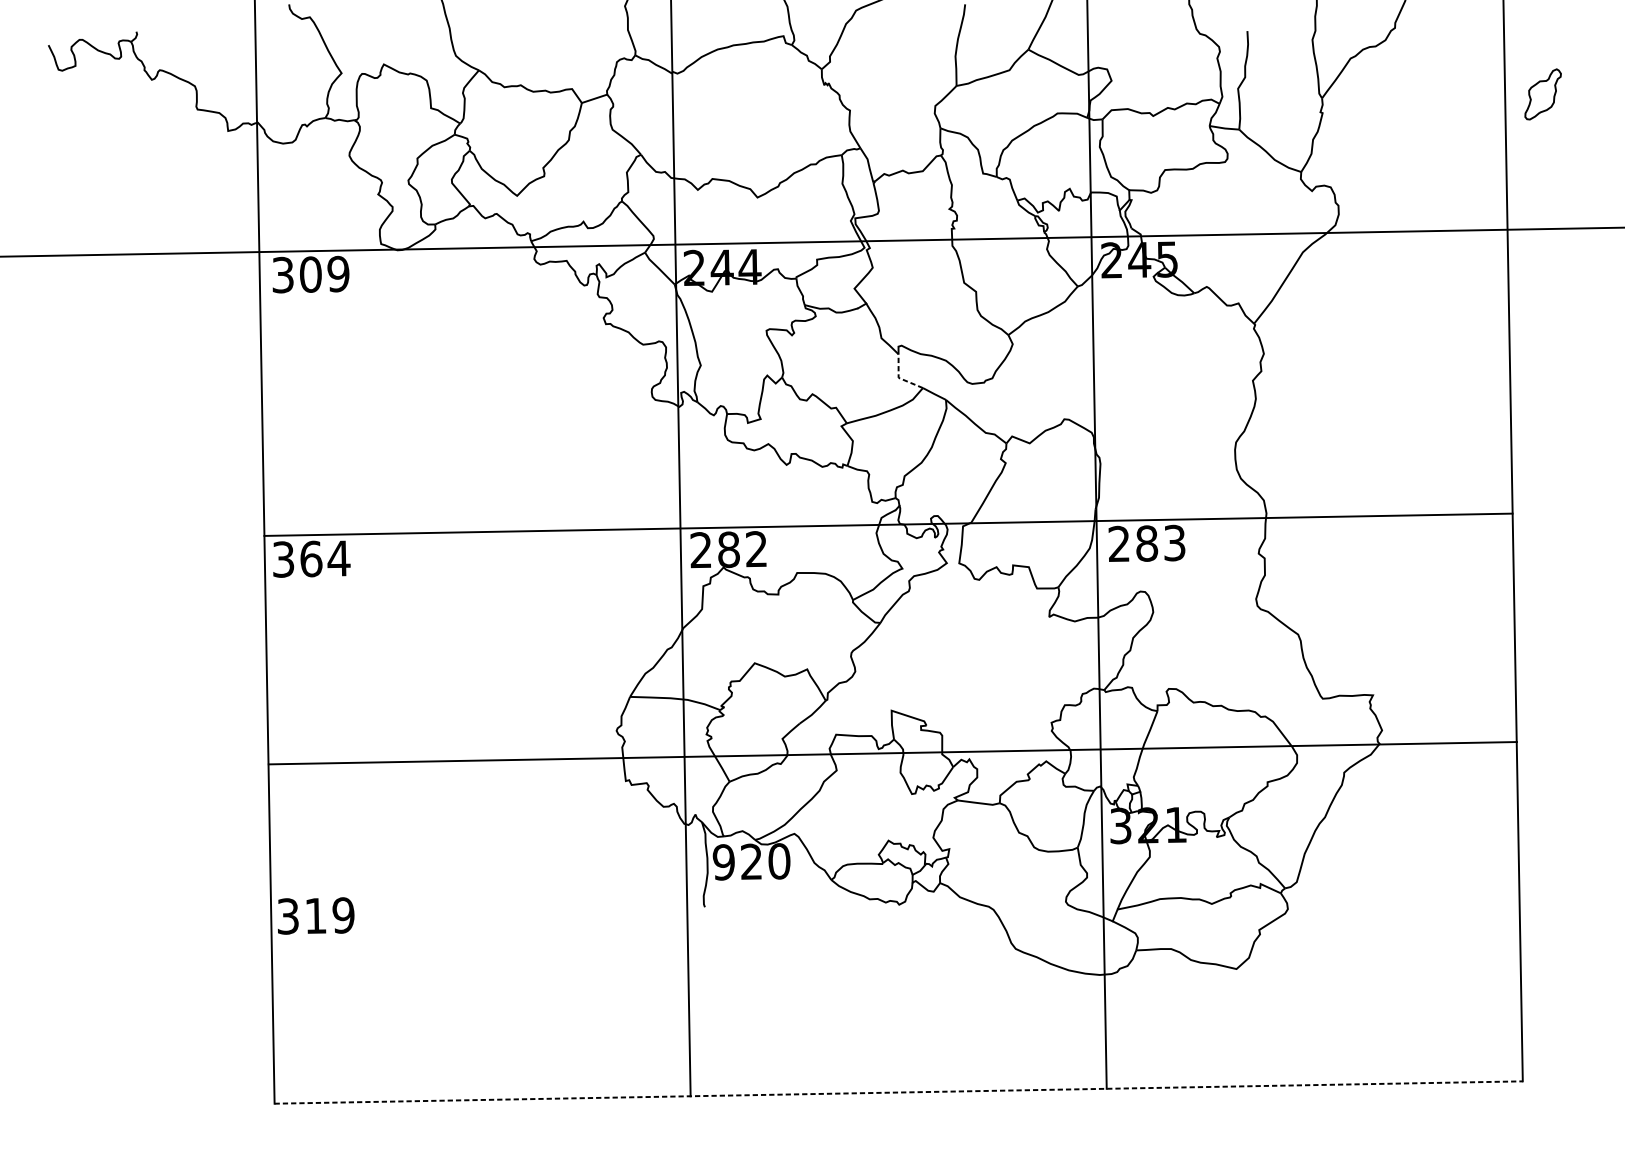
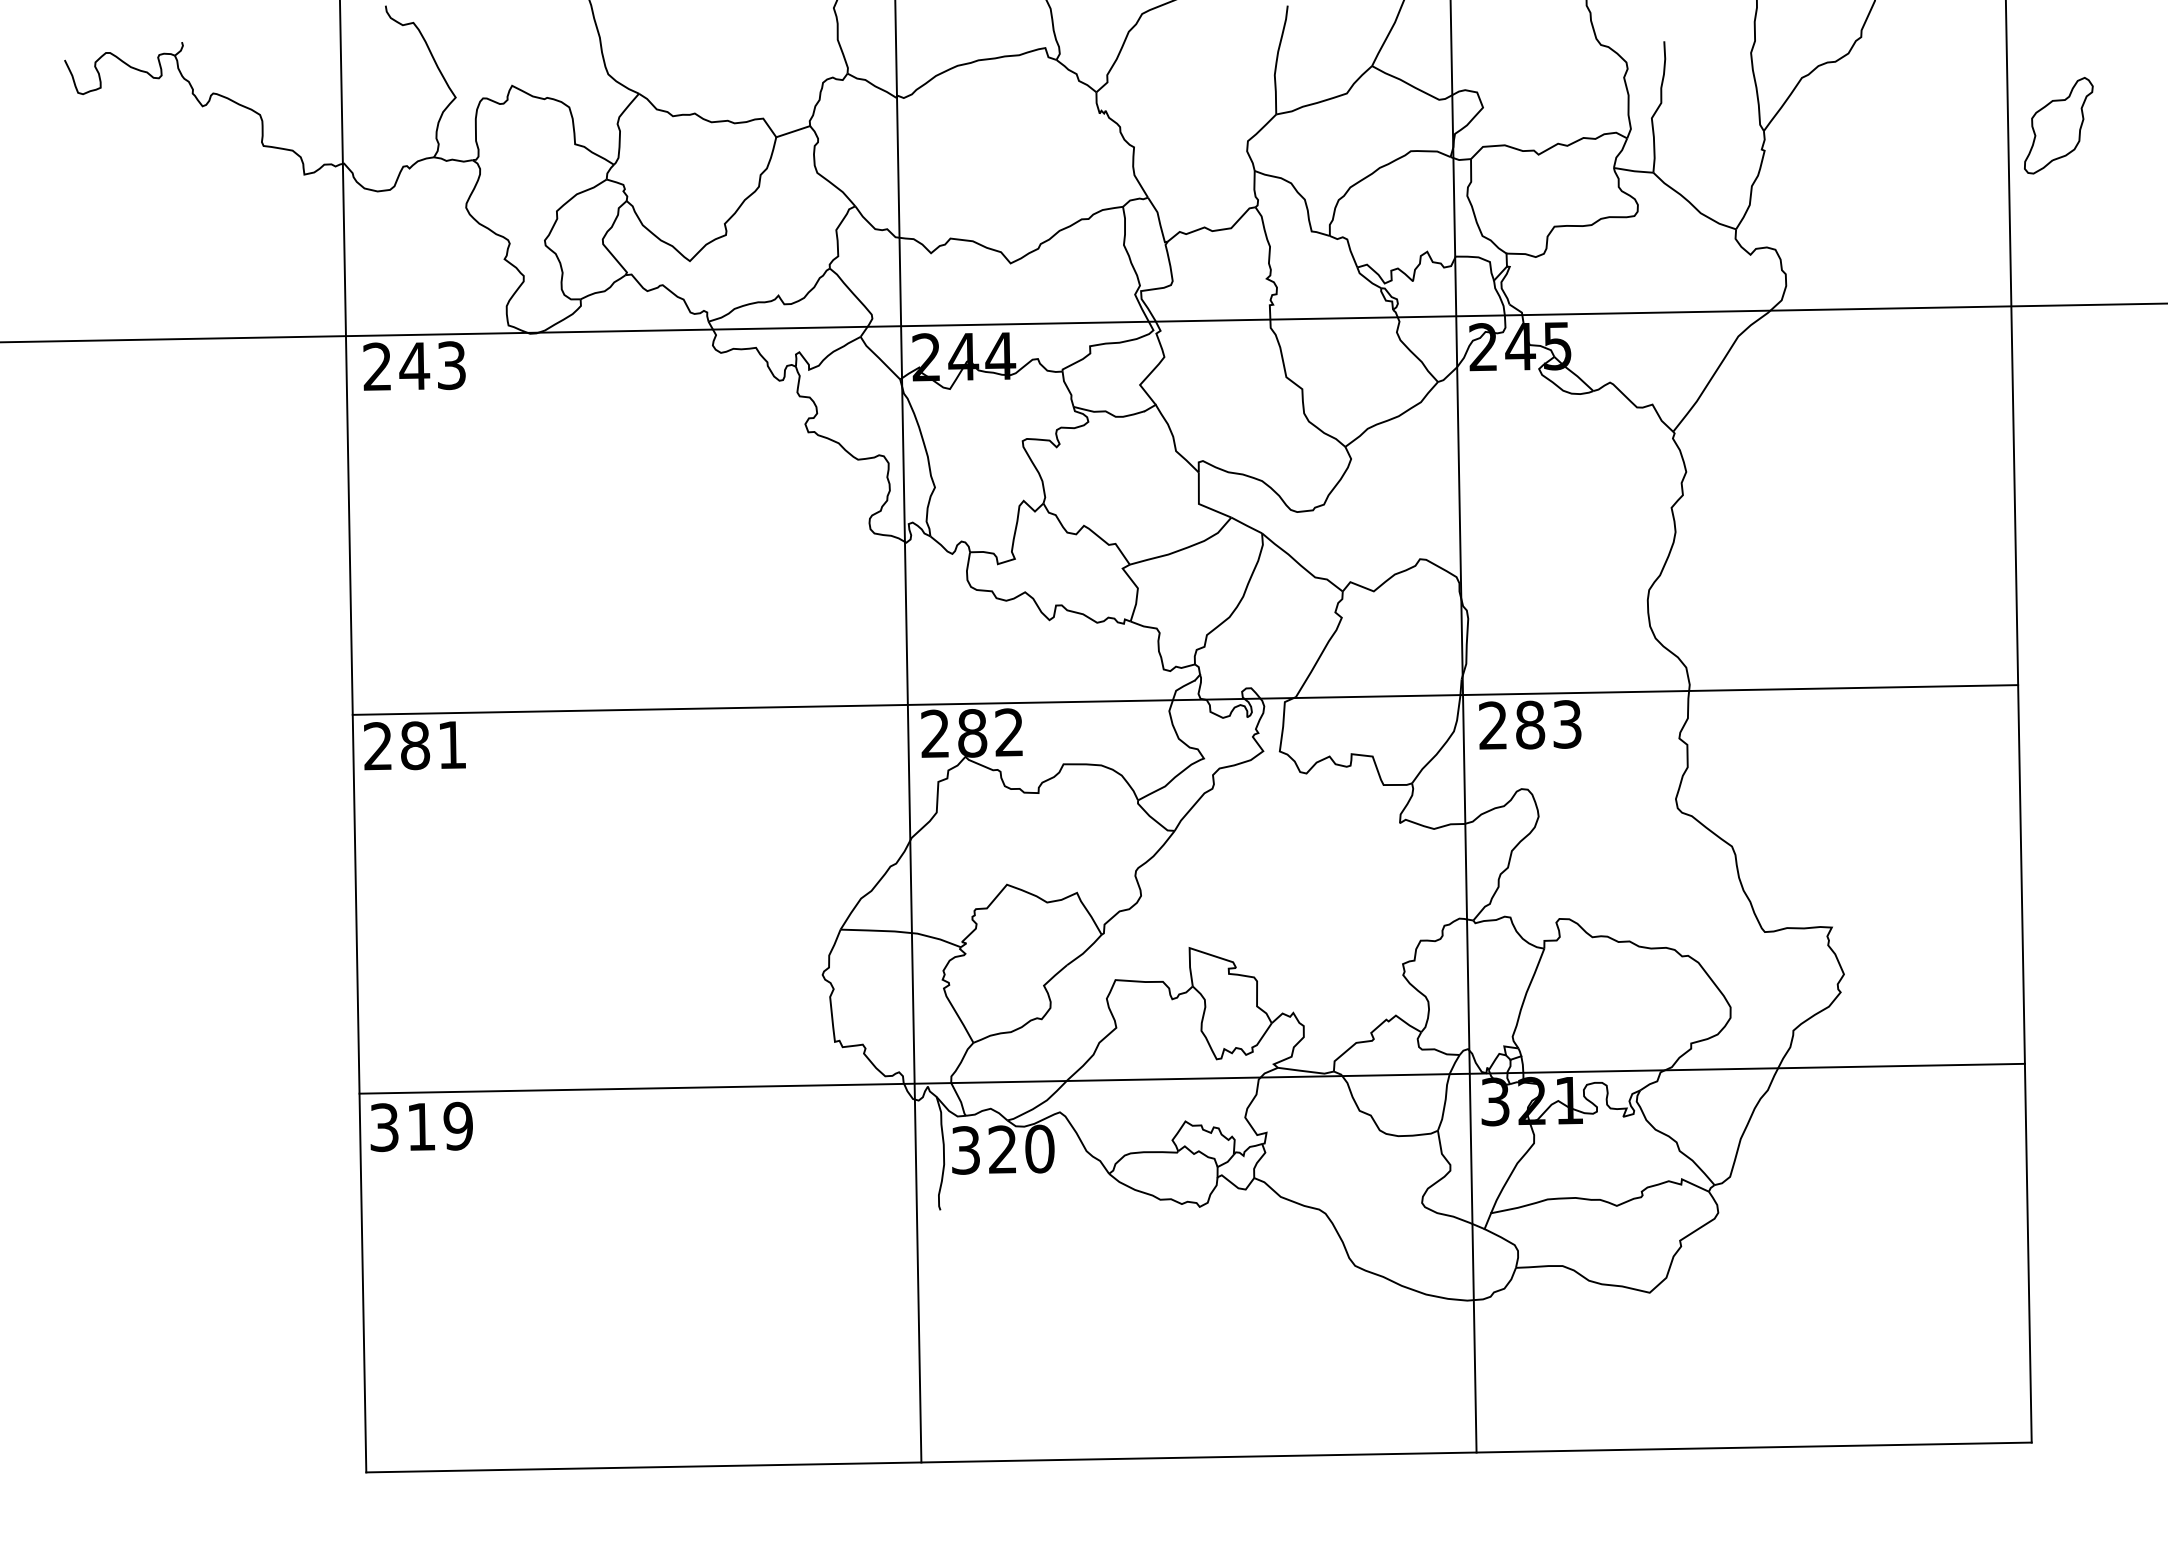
part: (1542, 94) -> (2058, 125), size x1.43
text: (310, 274) -> (414, 366), 309 -> 243
line: (899, 378) -> (1199, 504), dashed -> solid
text: (311, 558) -> (415, 745), 364 -> 281
line: (892, 753) -> (1191, 1078), moved
text: (723, 862) -> (965, 1150), 920 -> 320
text: (315, 915) -> (421, 1126), moved
line: (899, 1092) -> (1199, 1457), dashed -> solid

